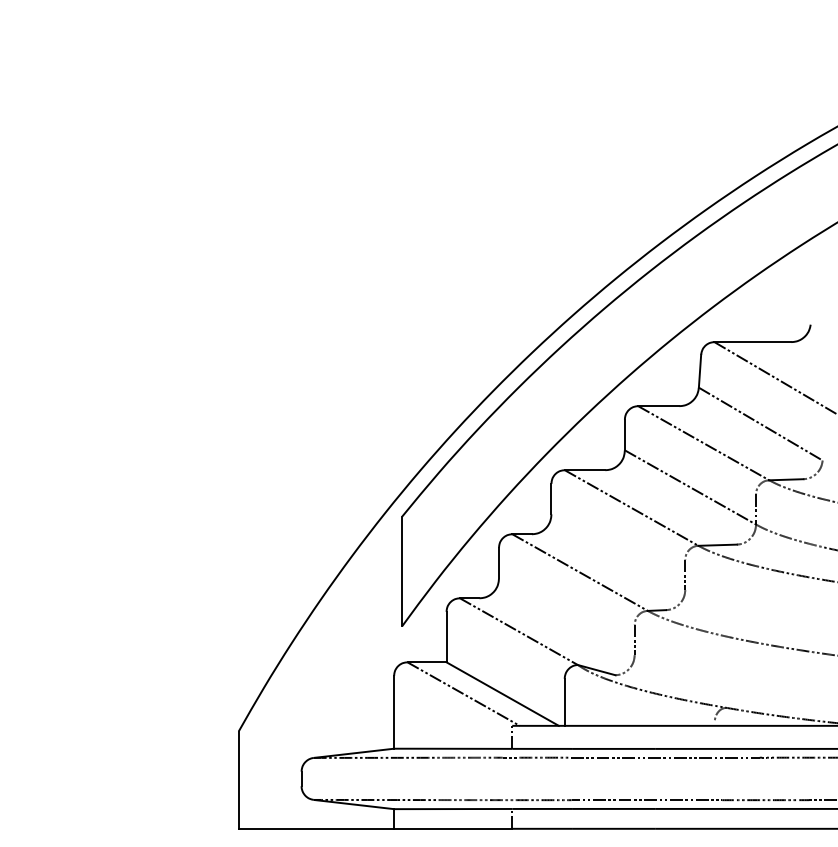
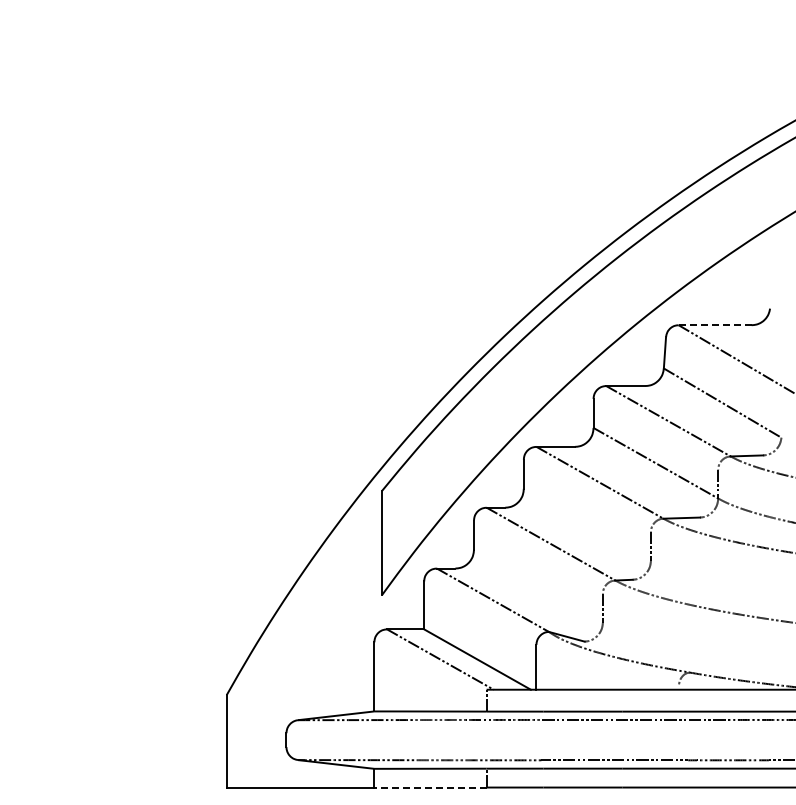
line: (753, 342) -> (715, 325), solid -> dashed
line: (452, 828) -> (429, 787), solid -> dashed

